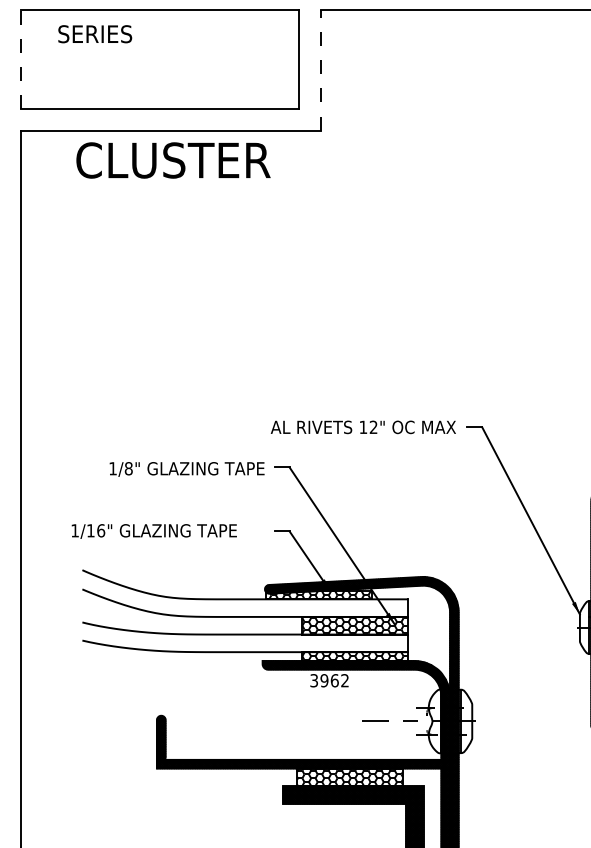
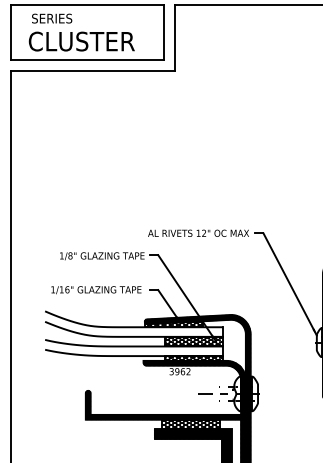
line: (20, 59) -> (11, 32), dashed -> solid
line: (321, 70) -> (175, 38), dashed -> solid
text: (172, 160) -> (81, 41), moved
text: (154, 532) -> (96, 290), moved

